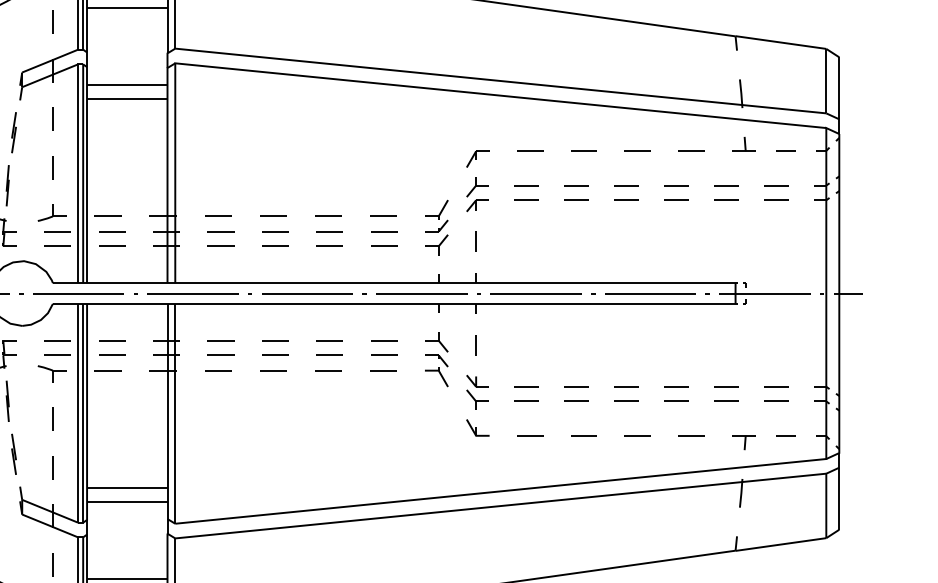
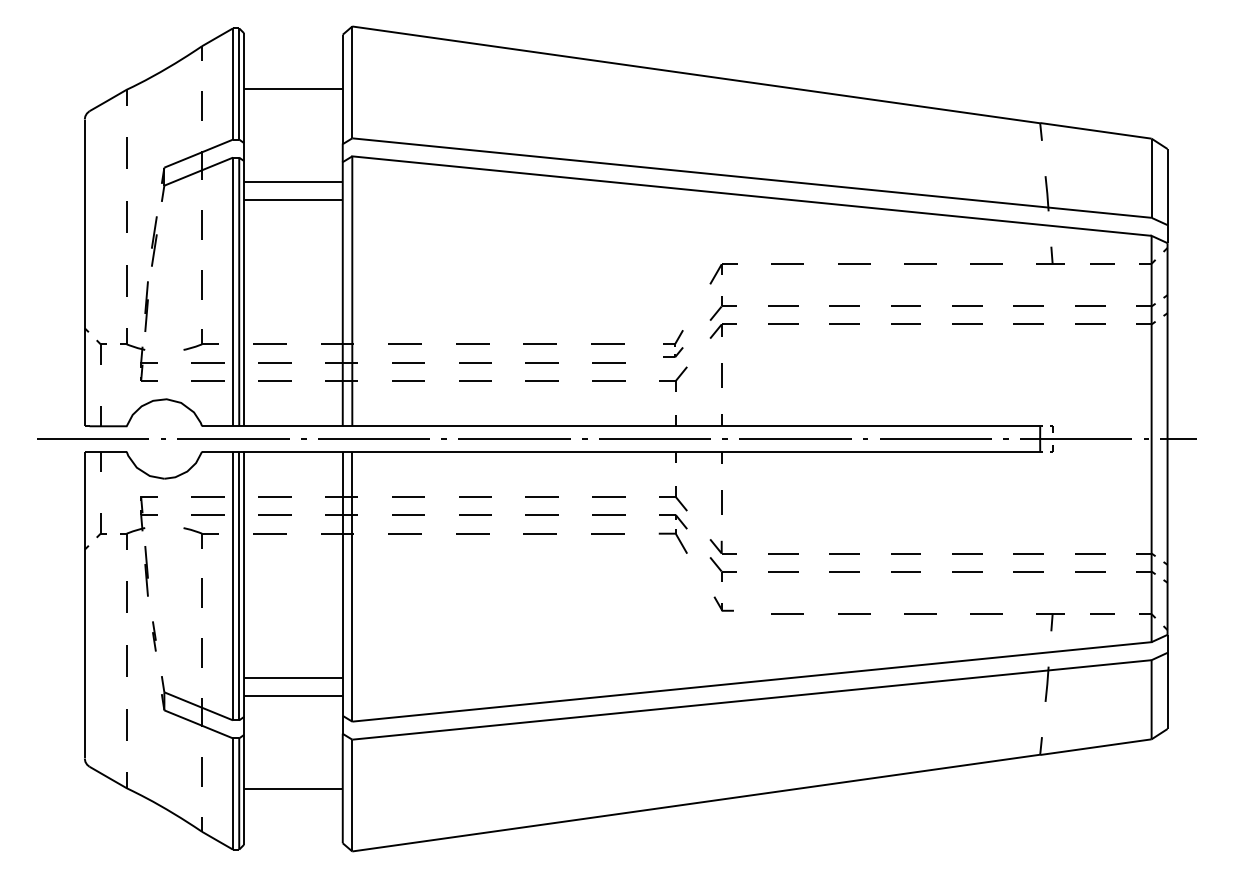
part: (436, 215) -> (673, 343), size x0.7
part: (477, 427) -> (723, 603), size x0.7
part: (14, 454) -> (154, 636), size x0.6

